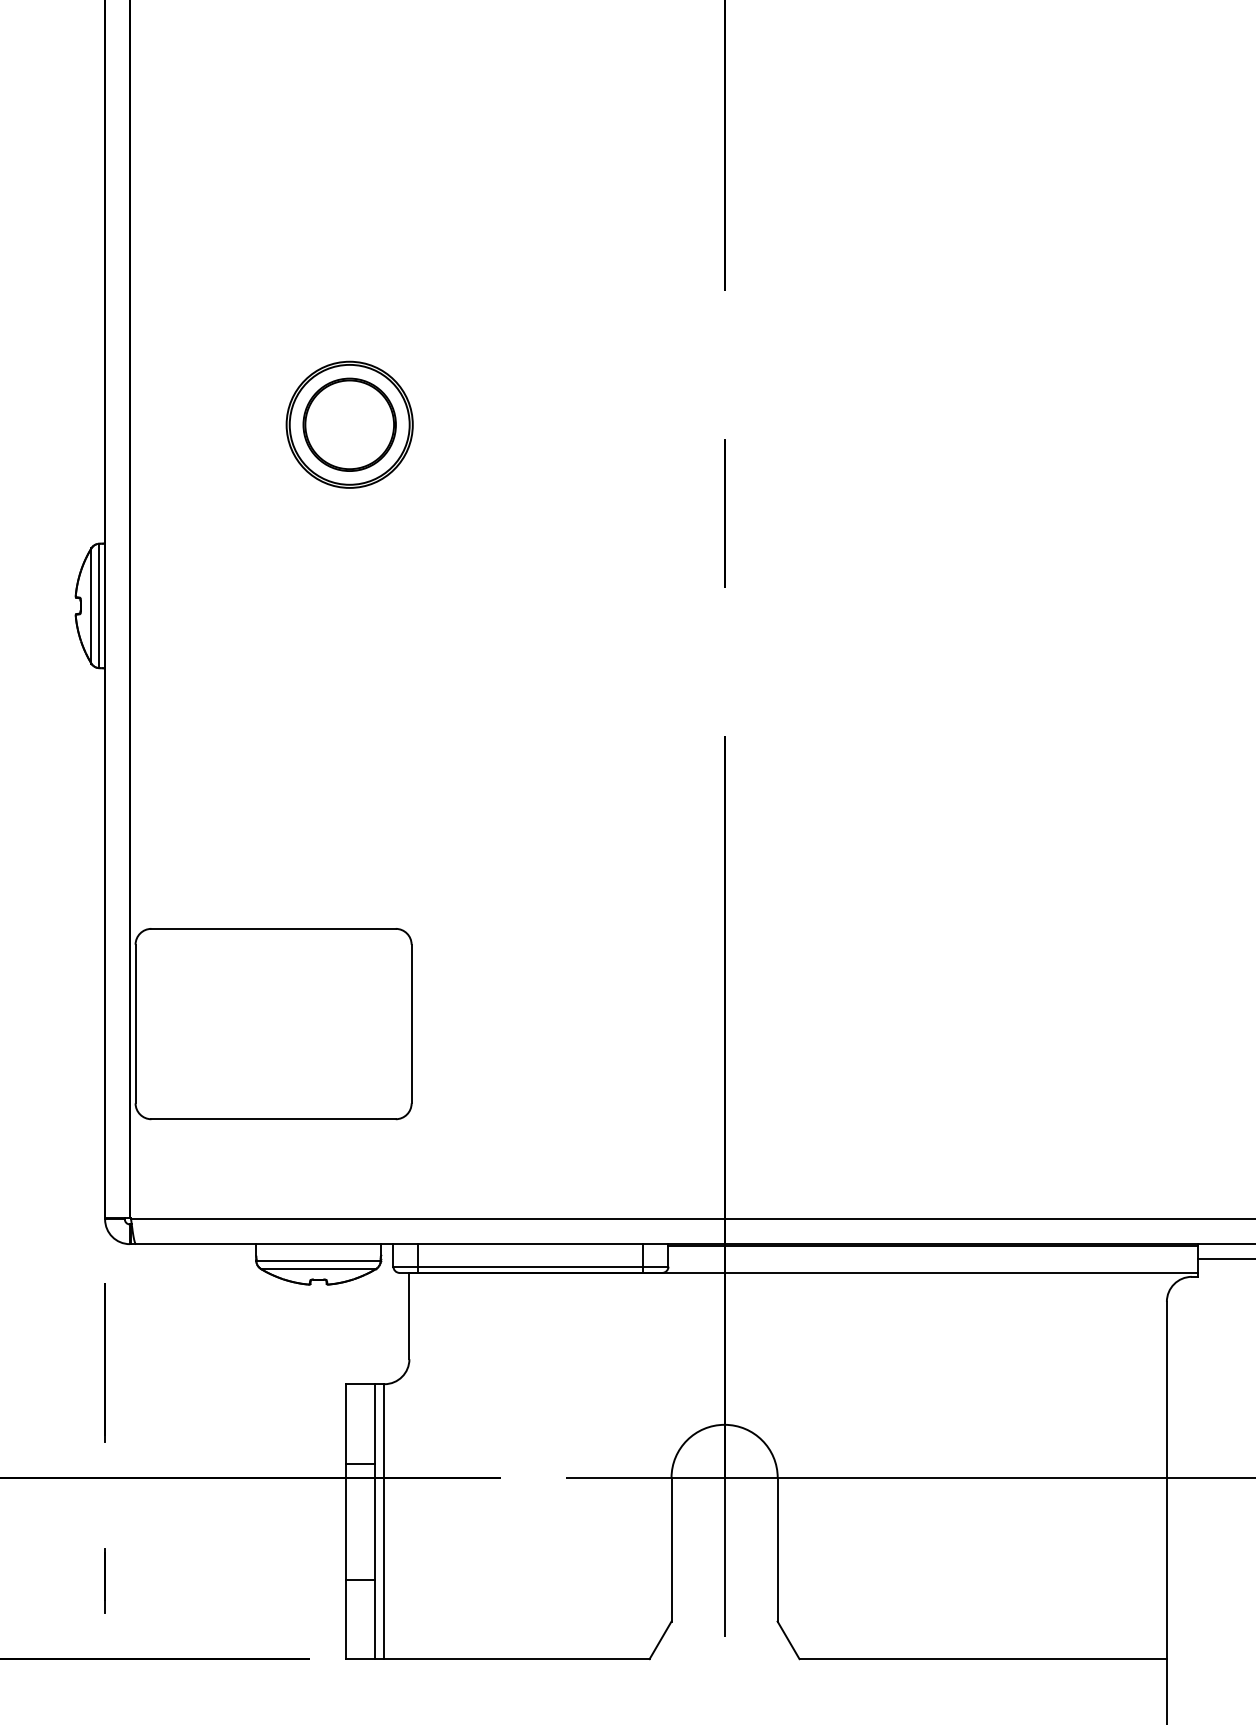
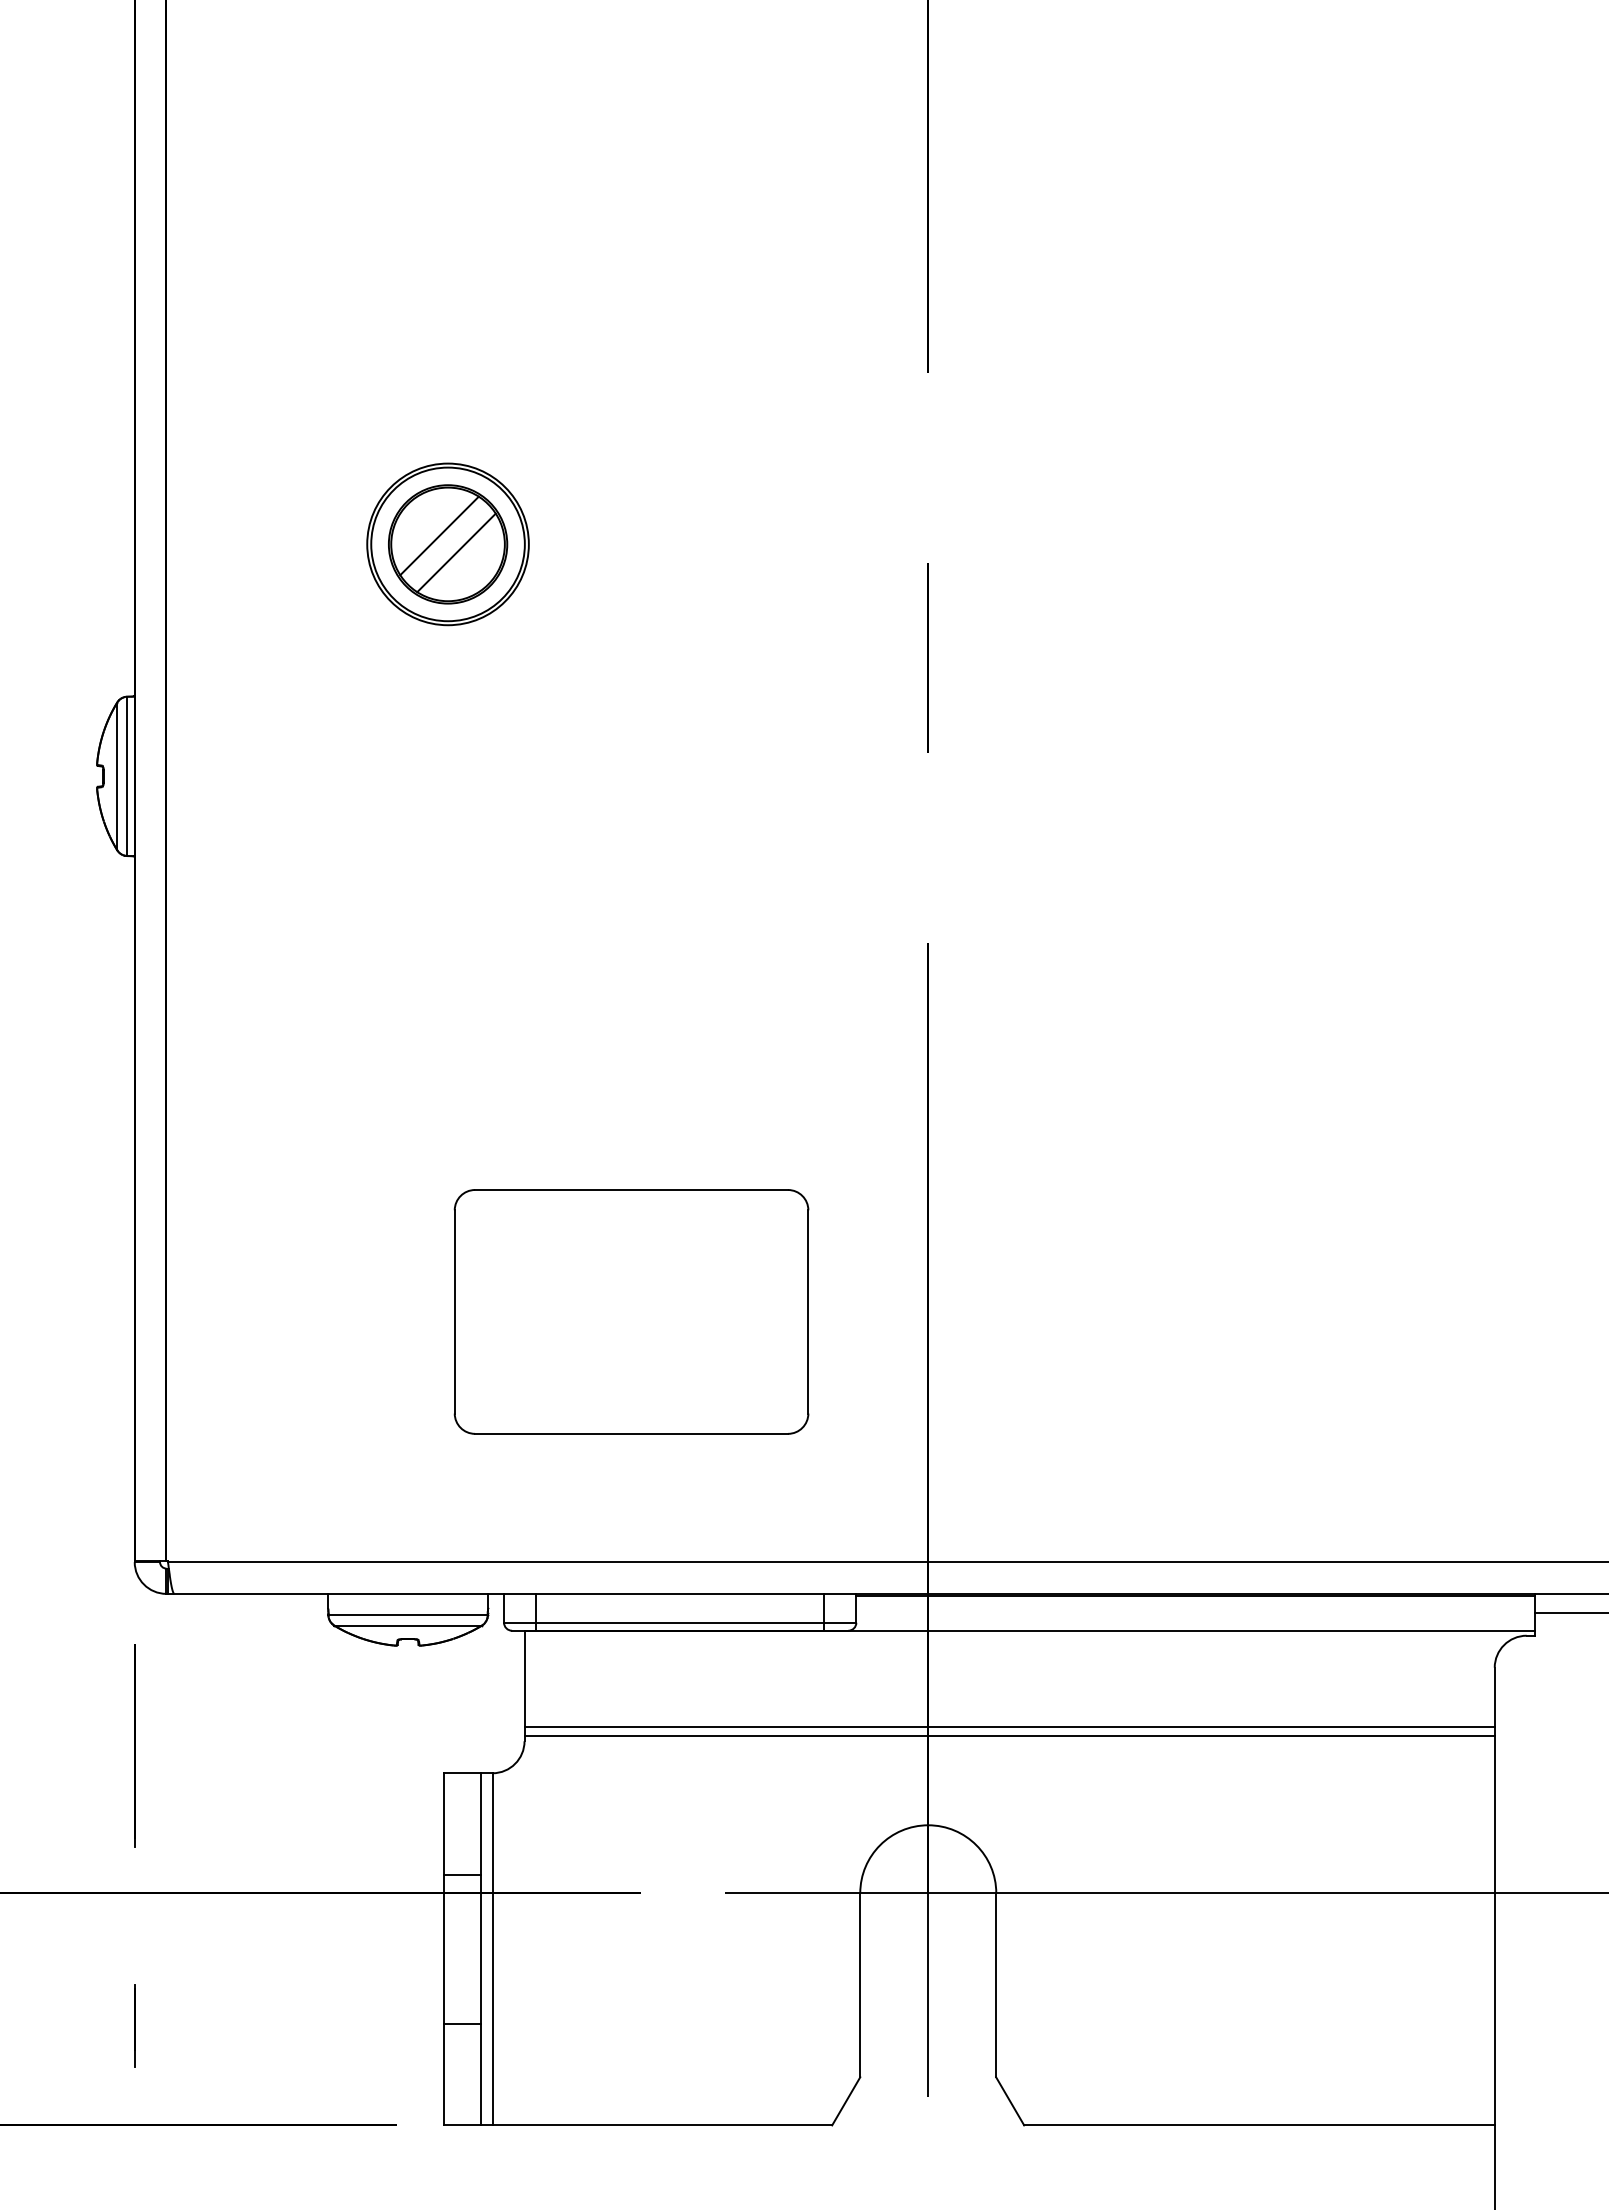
line: (343, 417) -> (439, 535), added
line: (356, 431) -> (456, 552), added
part: (273, 1023) -> (631, 1311), moved
line: (788, 1348) -> (1009, 1727), added
line: (788, 1354) -> (1009, 1735), added

